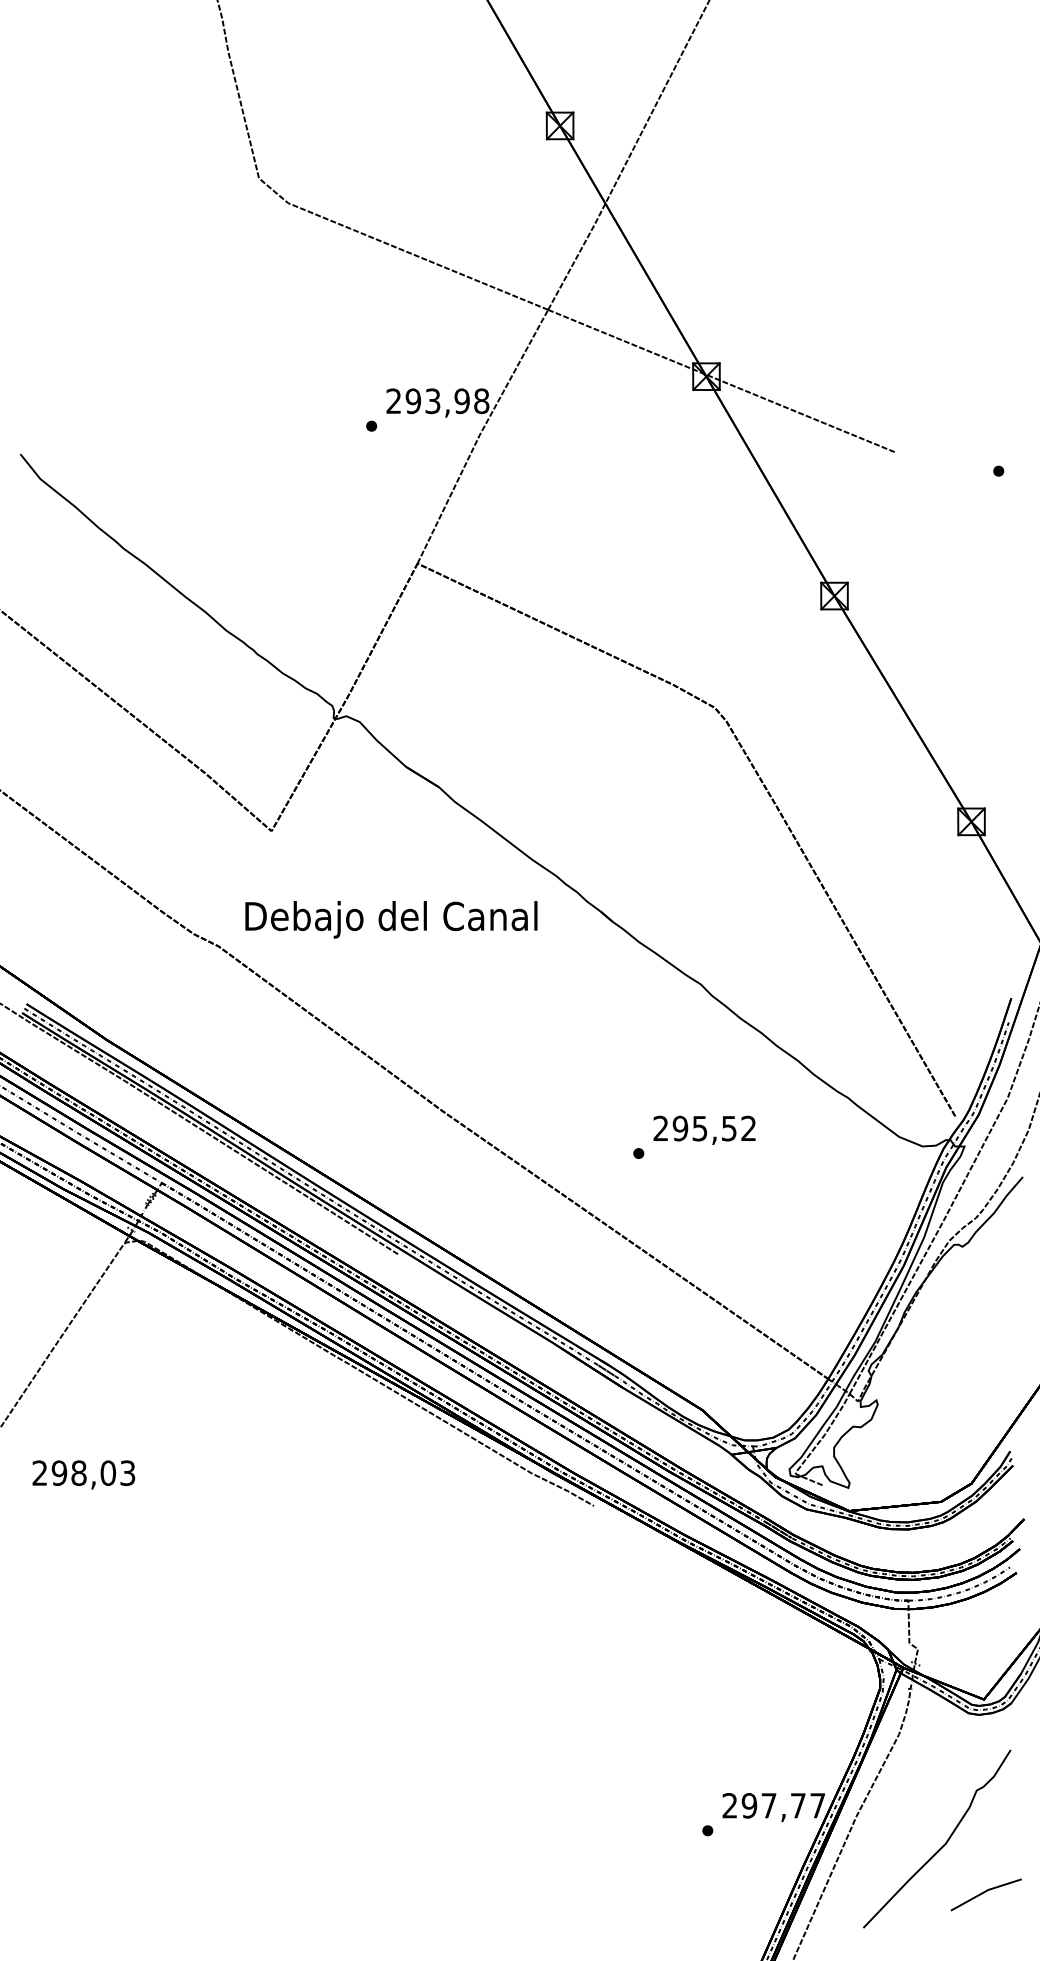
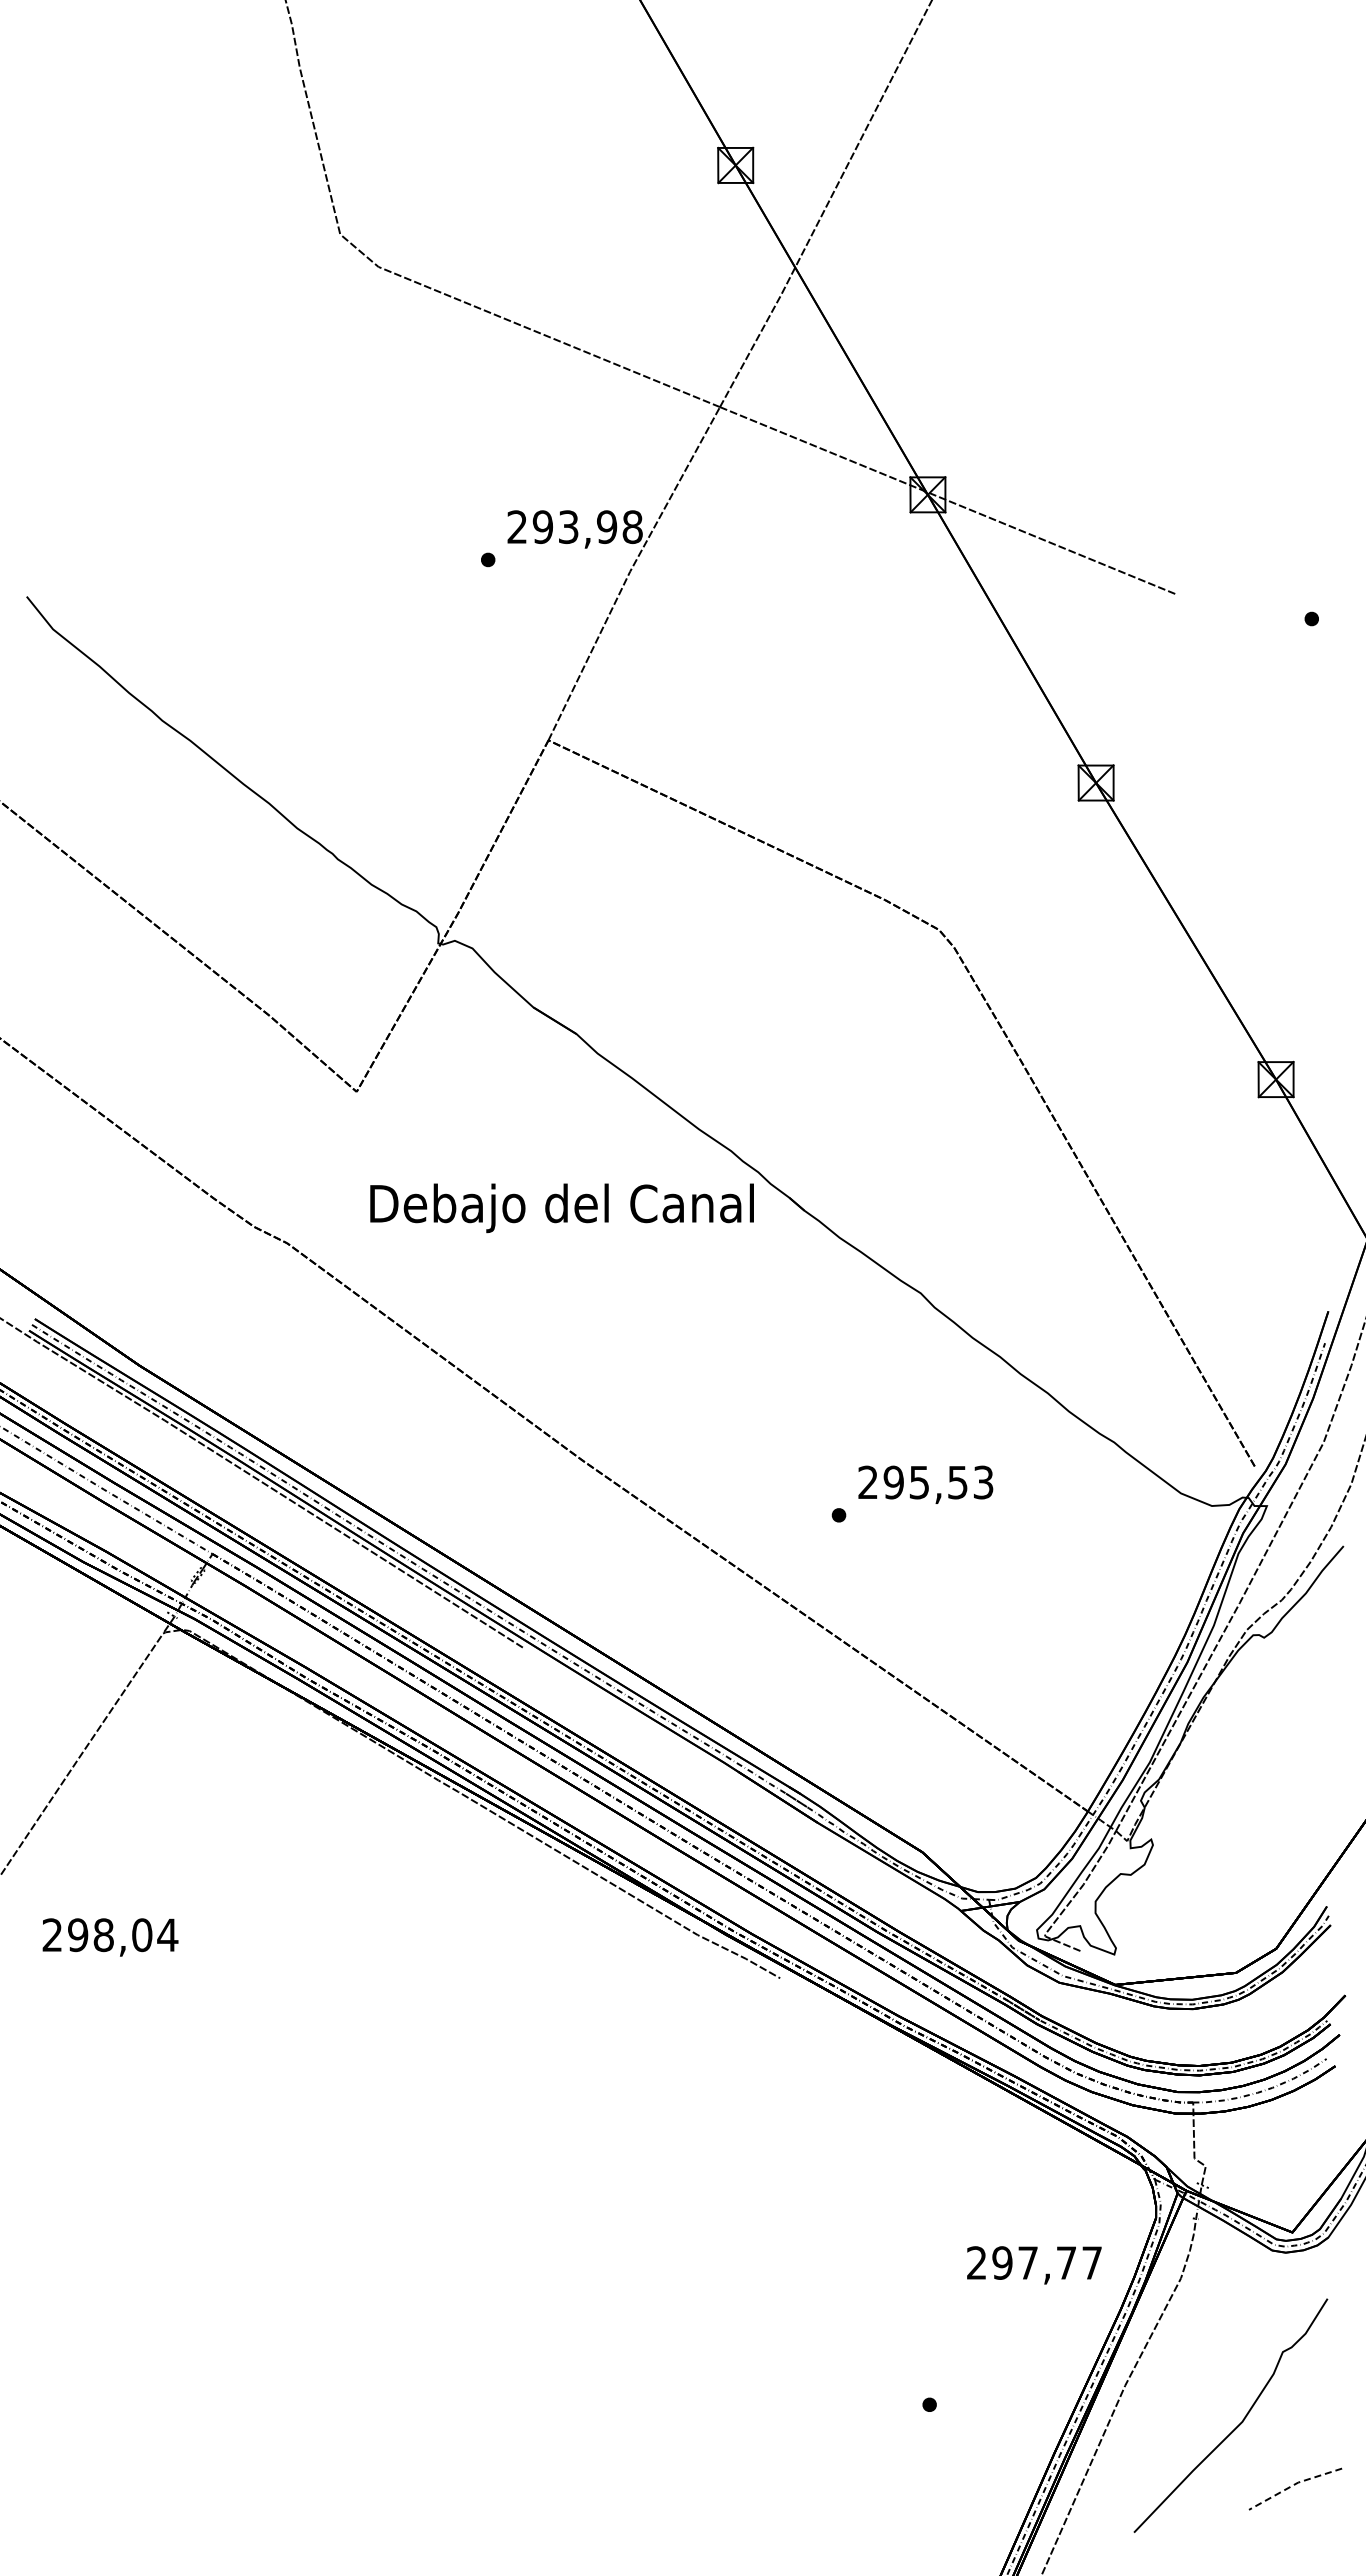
text: (390, 919) -> (561, 1208), moved
text: (748, 1128) -> (983, 1482), 295,52 -> 295,53
text: (127, 1473) -> (167, 1935), 298,03 -> 298,04
text: (773, 1807) -> (1034, 2265), moved
line: (984, 1892) -> (1293, 2485), solid -> dashed

